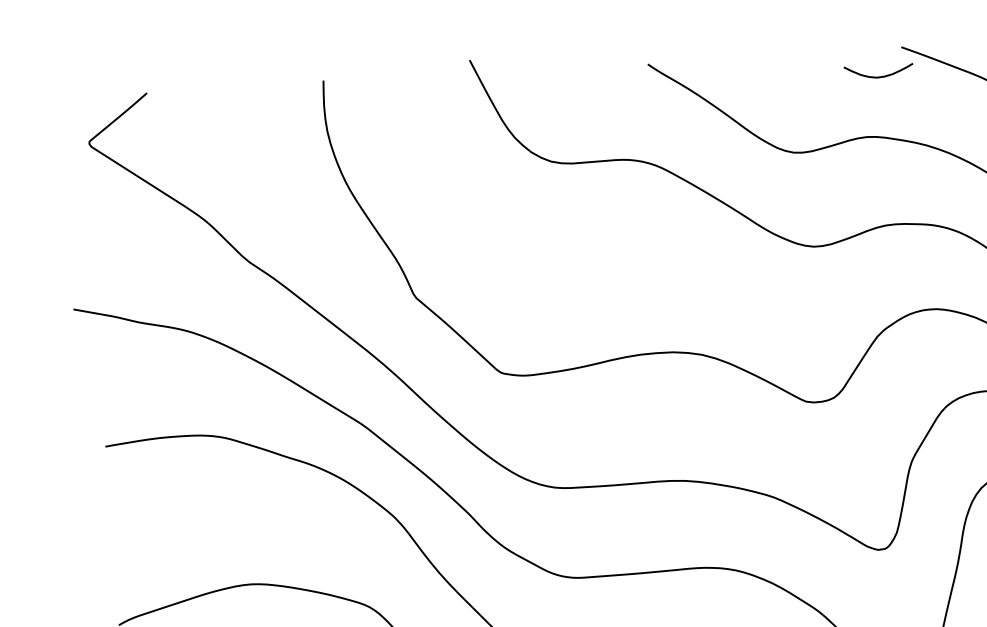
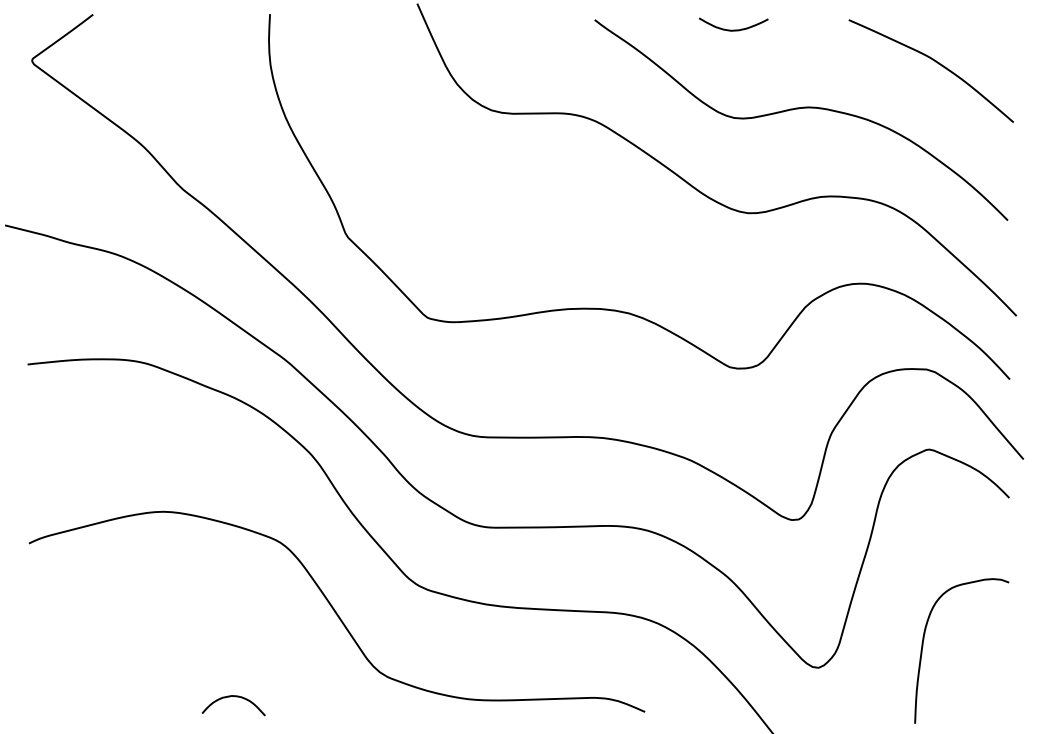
curve: (878, 76) -> (733, 29), moved

